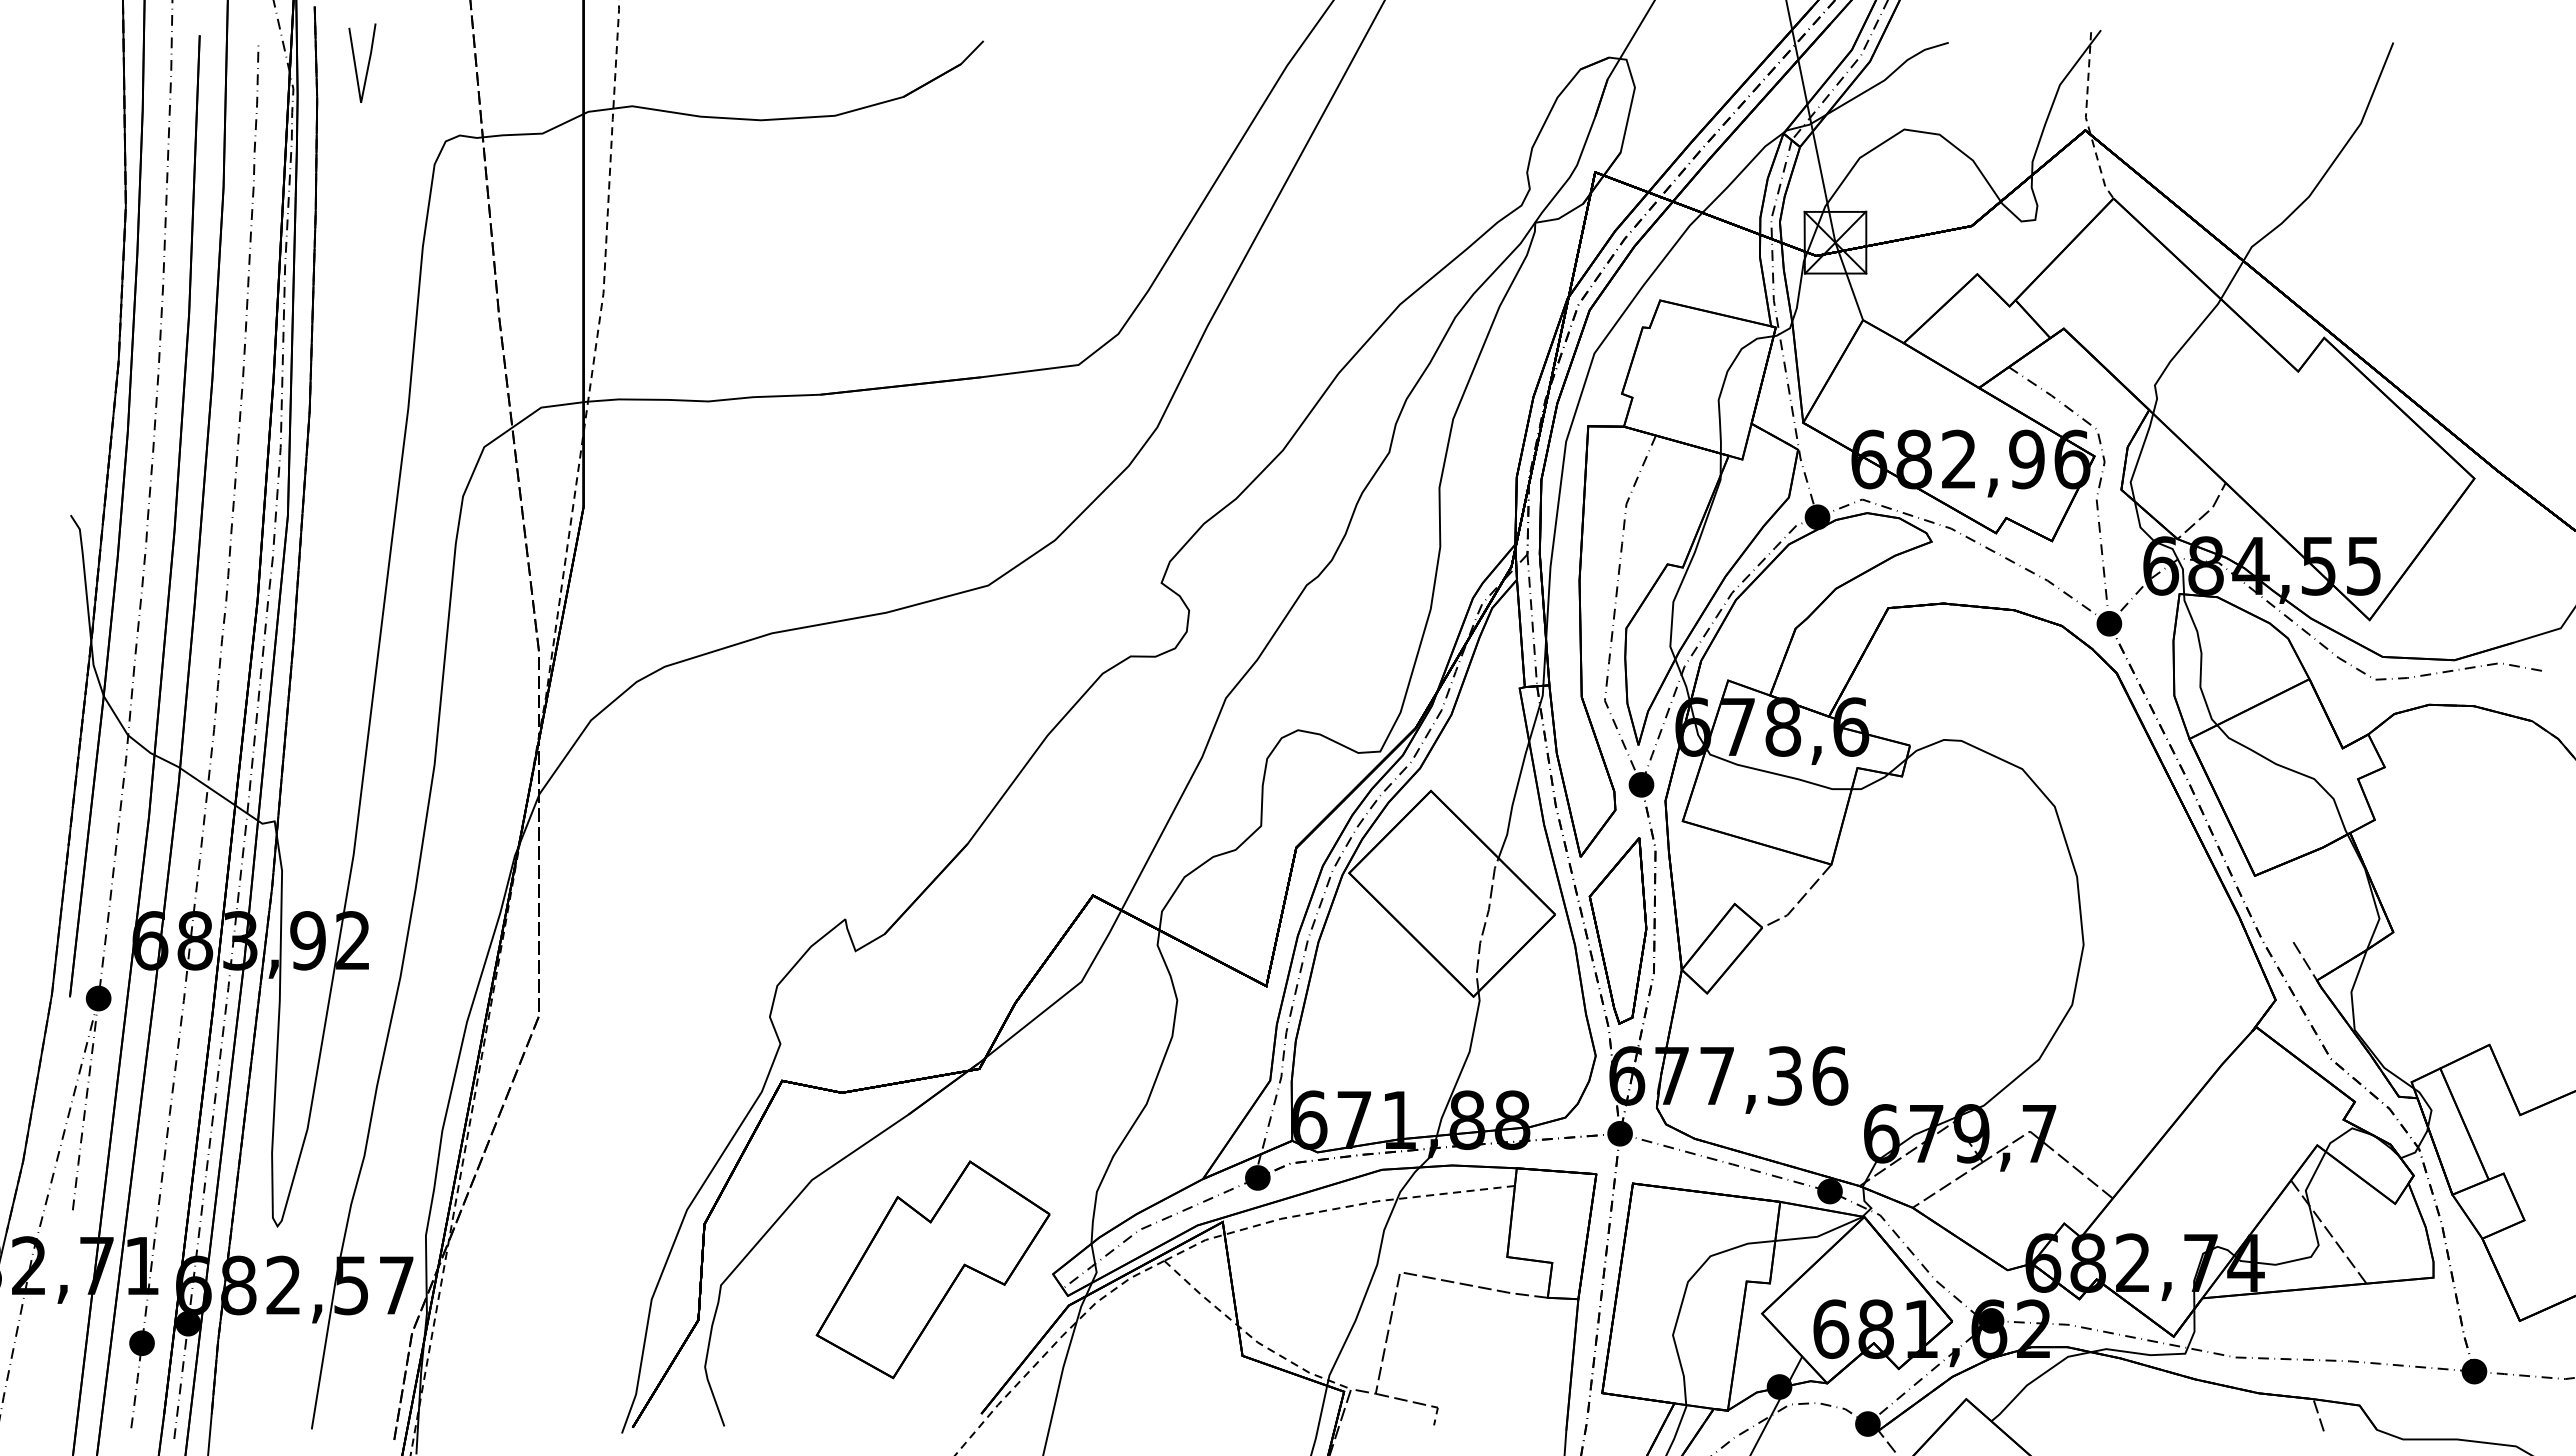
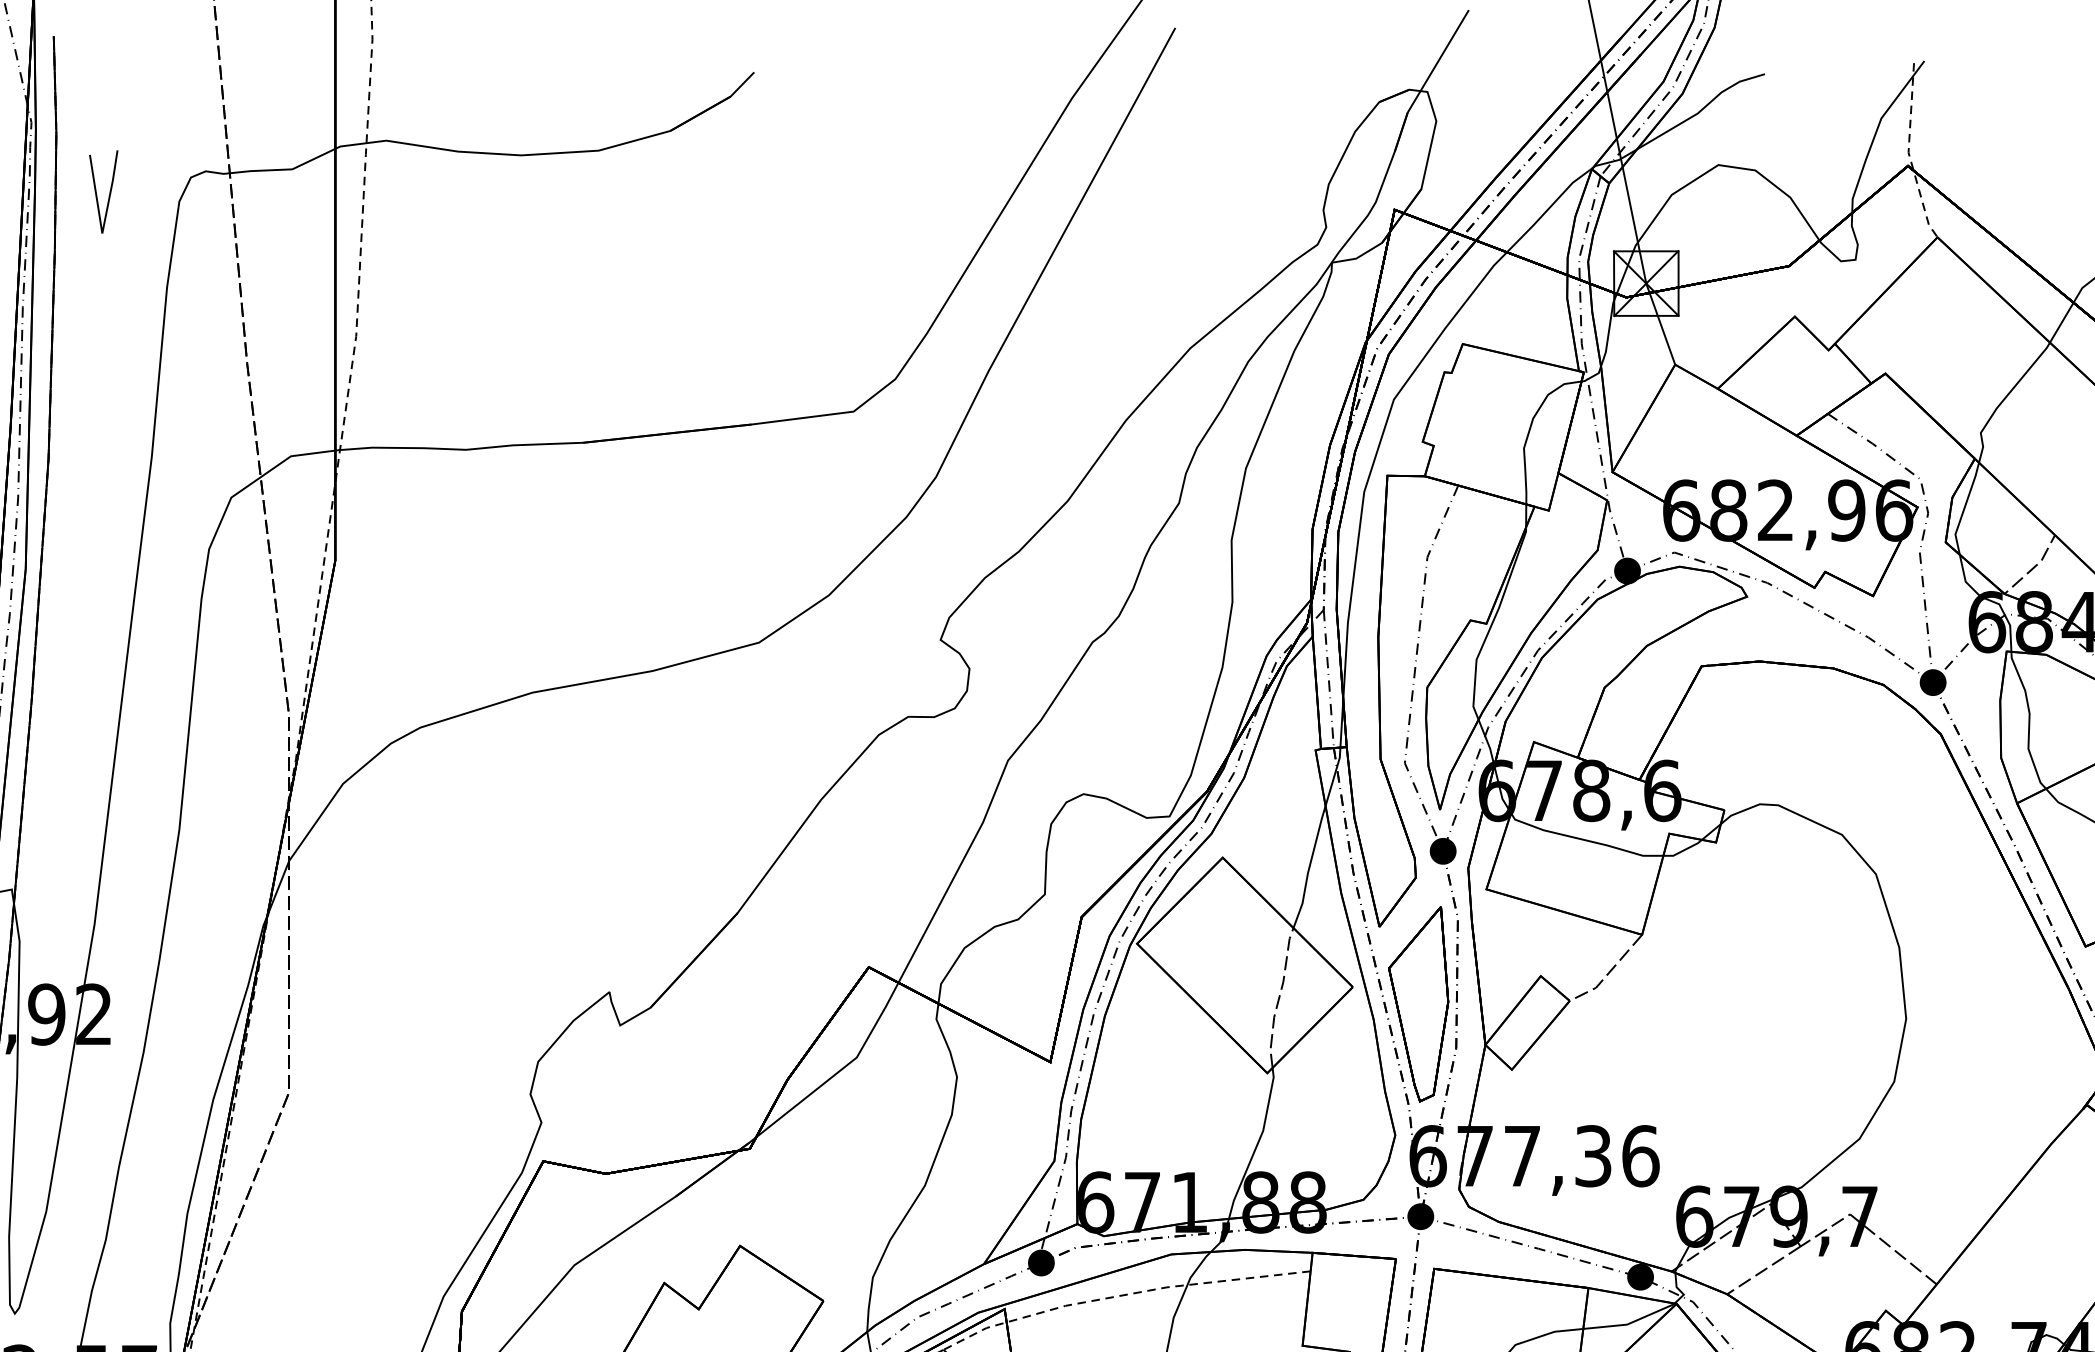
line: (367, 64) -> (109, 193), moved

